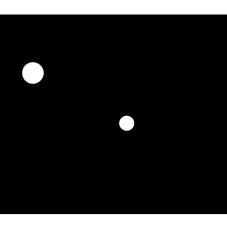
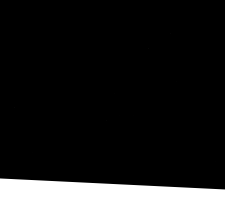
fill: (32, 72) -> (31, 38), added
fill: (126, 122) -> (123, 92), added

